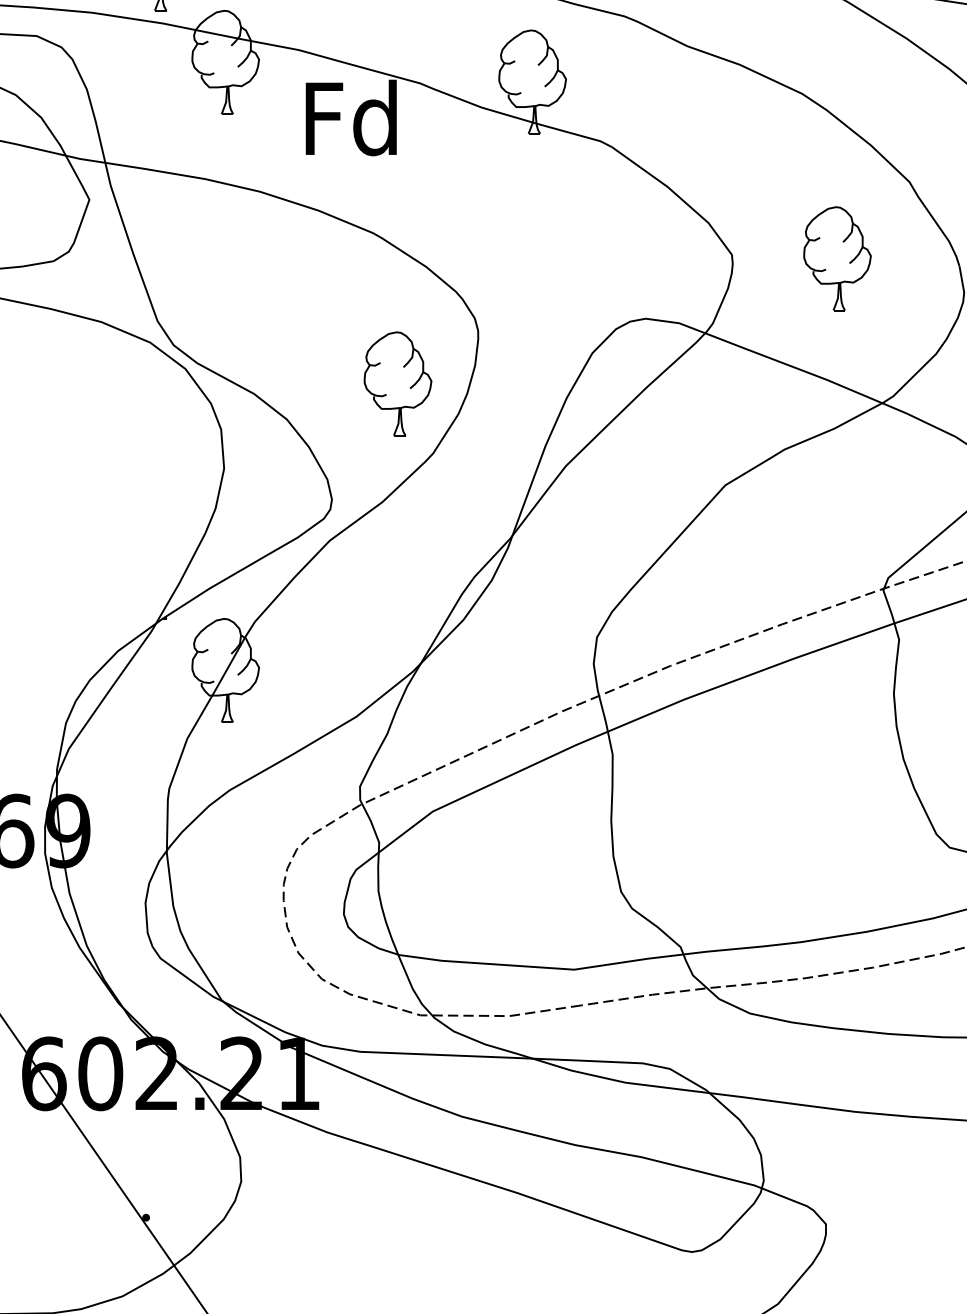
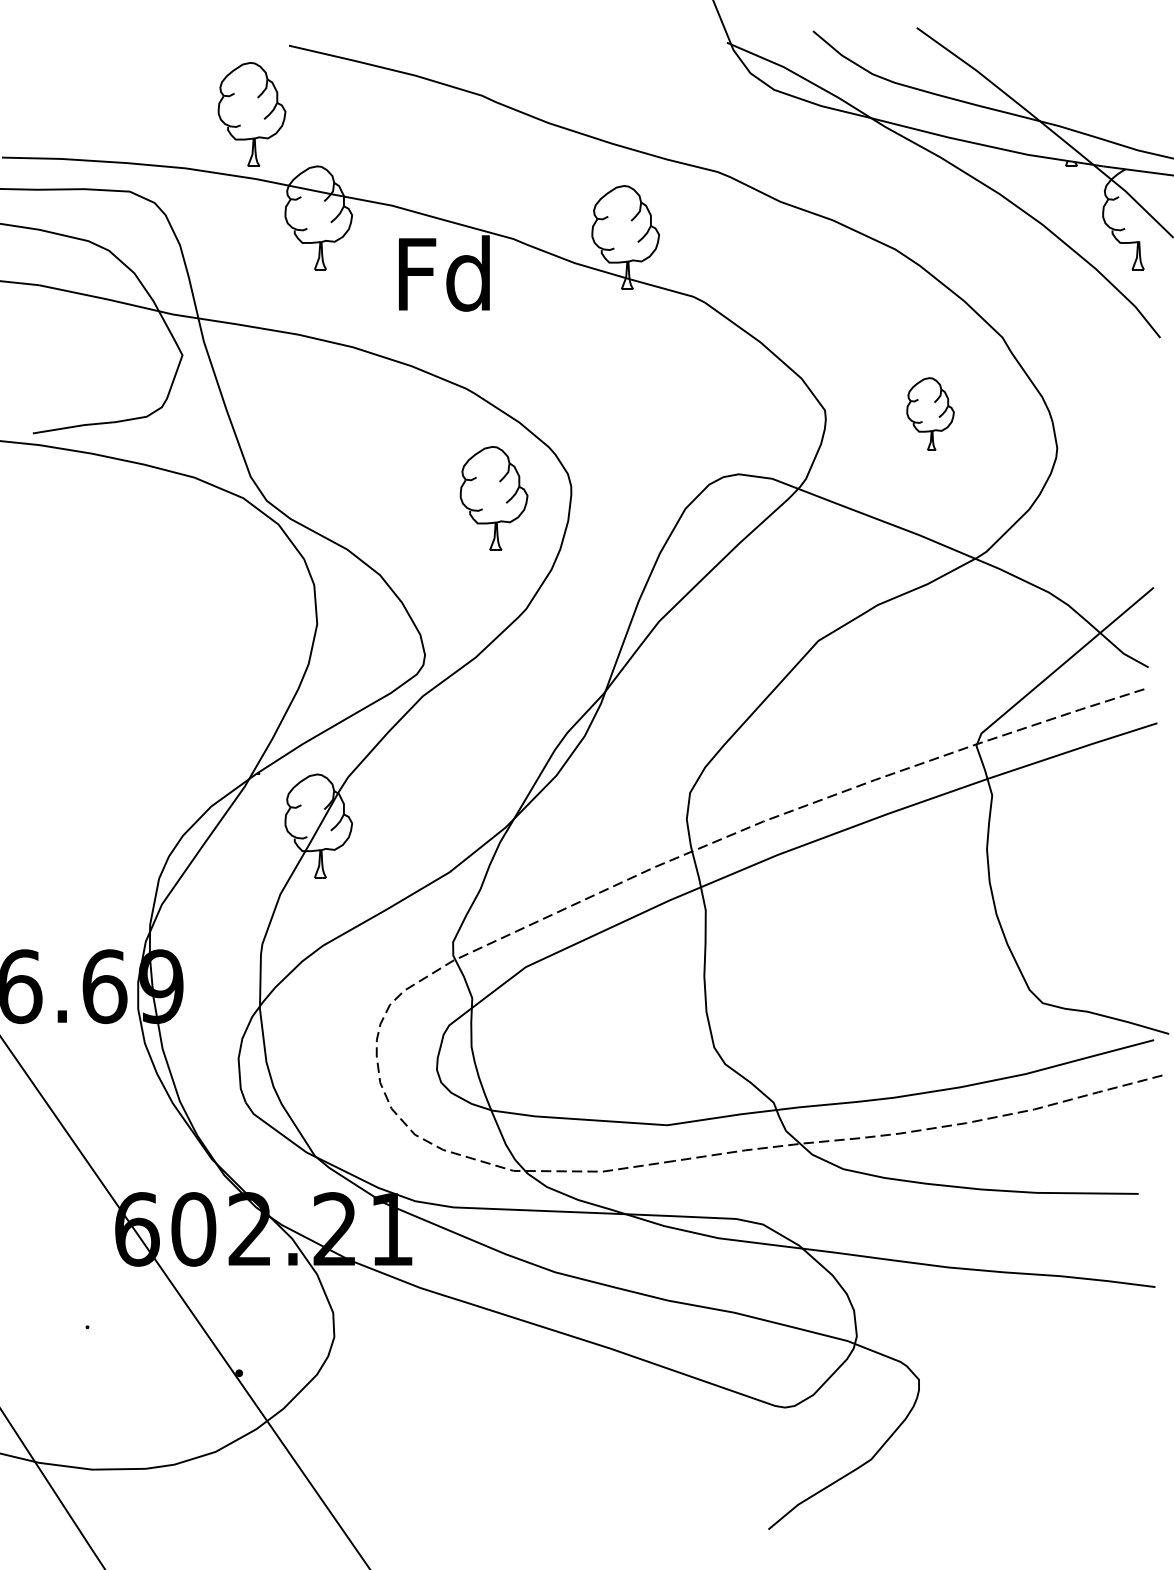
part: (837, 257) -> (930, 413), size x0.7
part: (397, 383) -> (493, 498), moved

